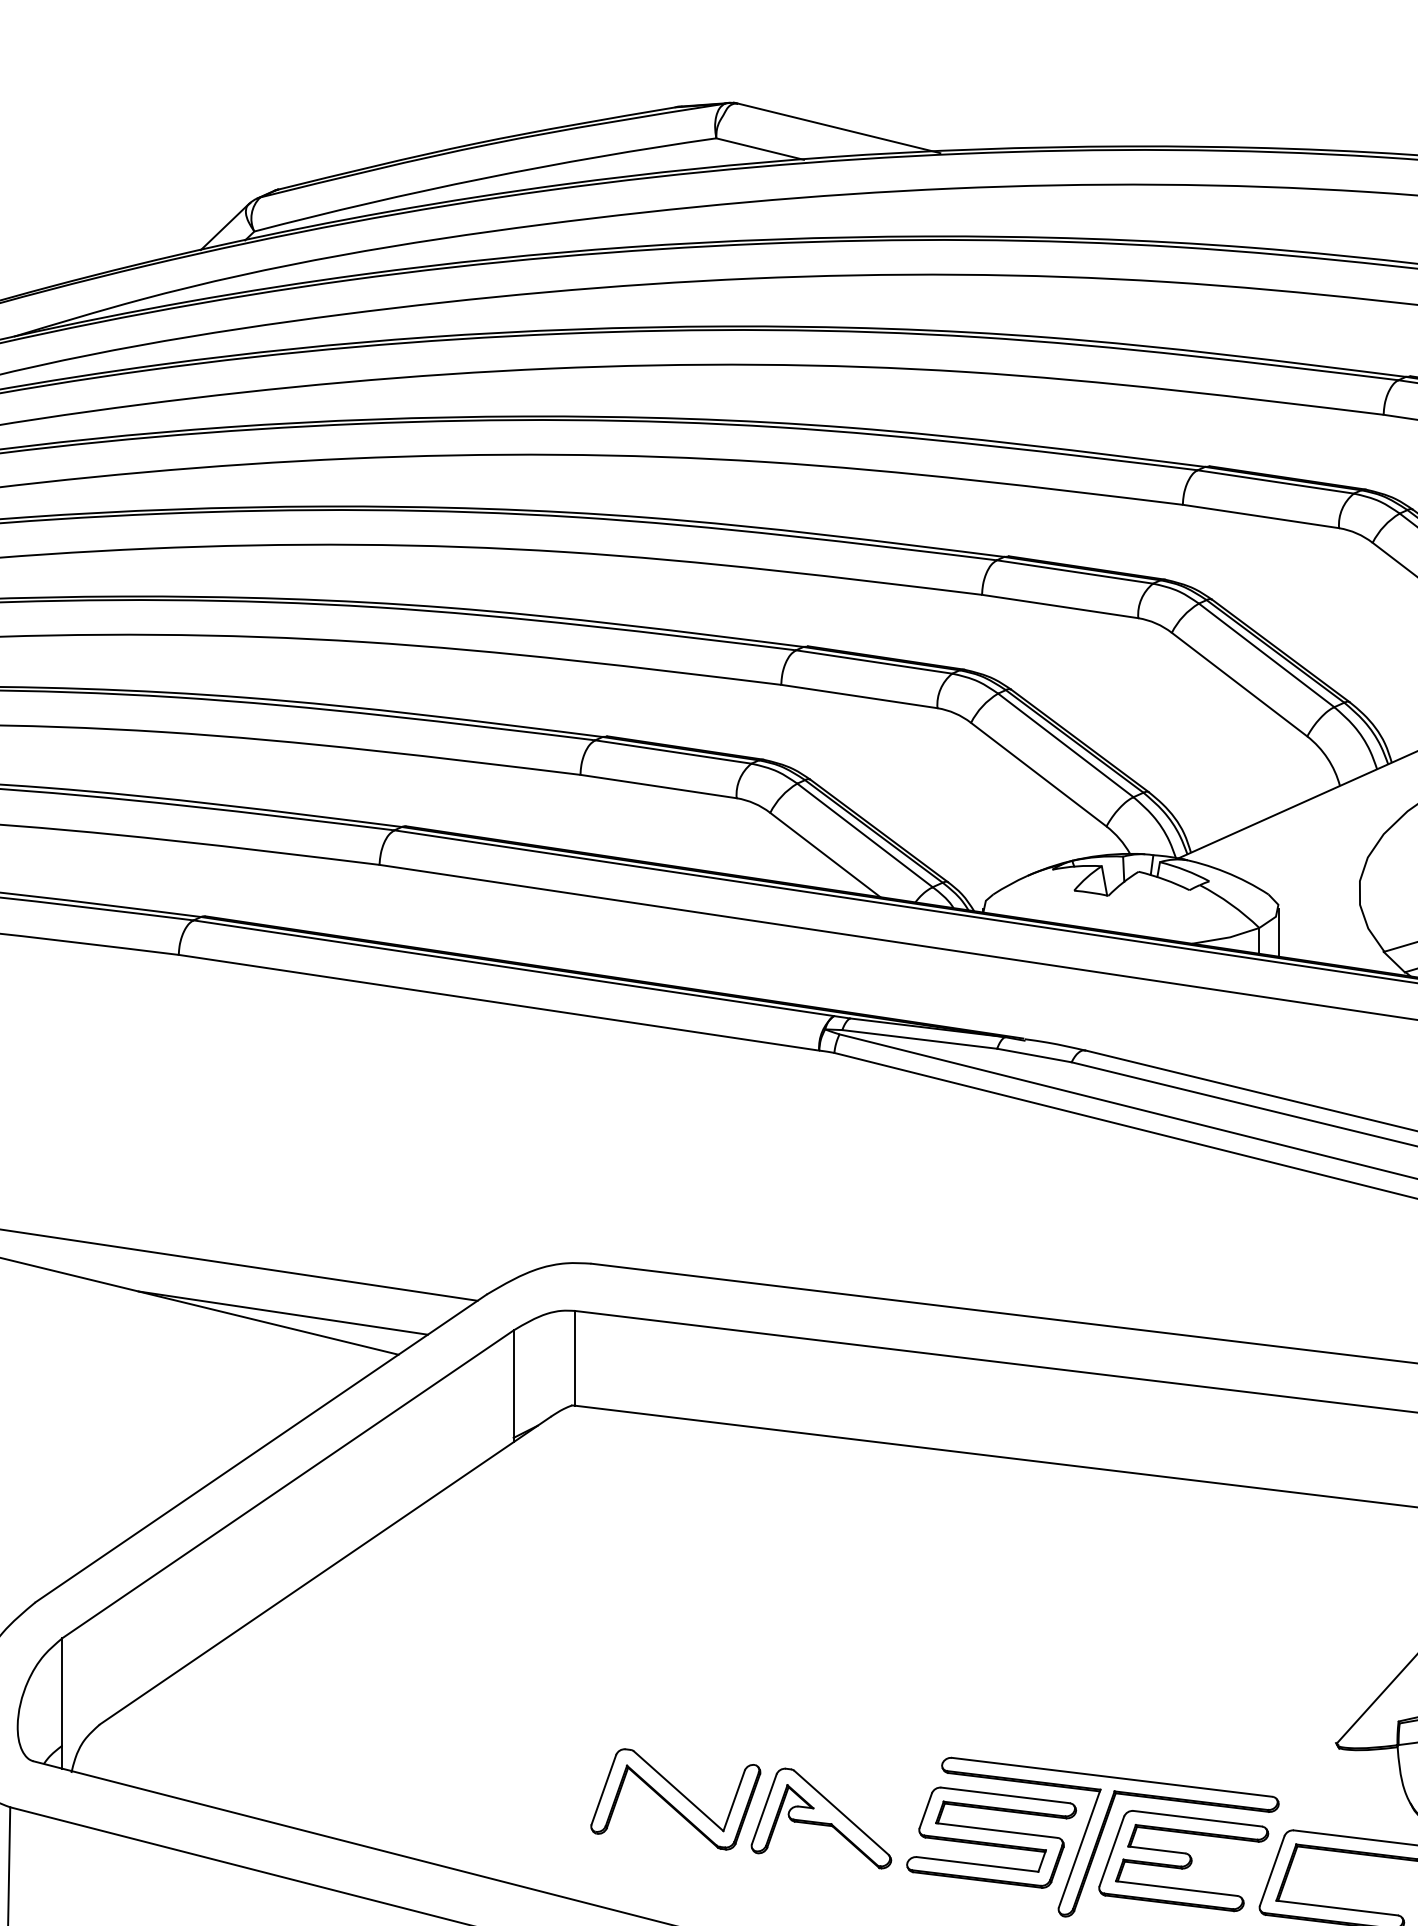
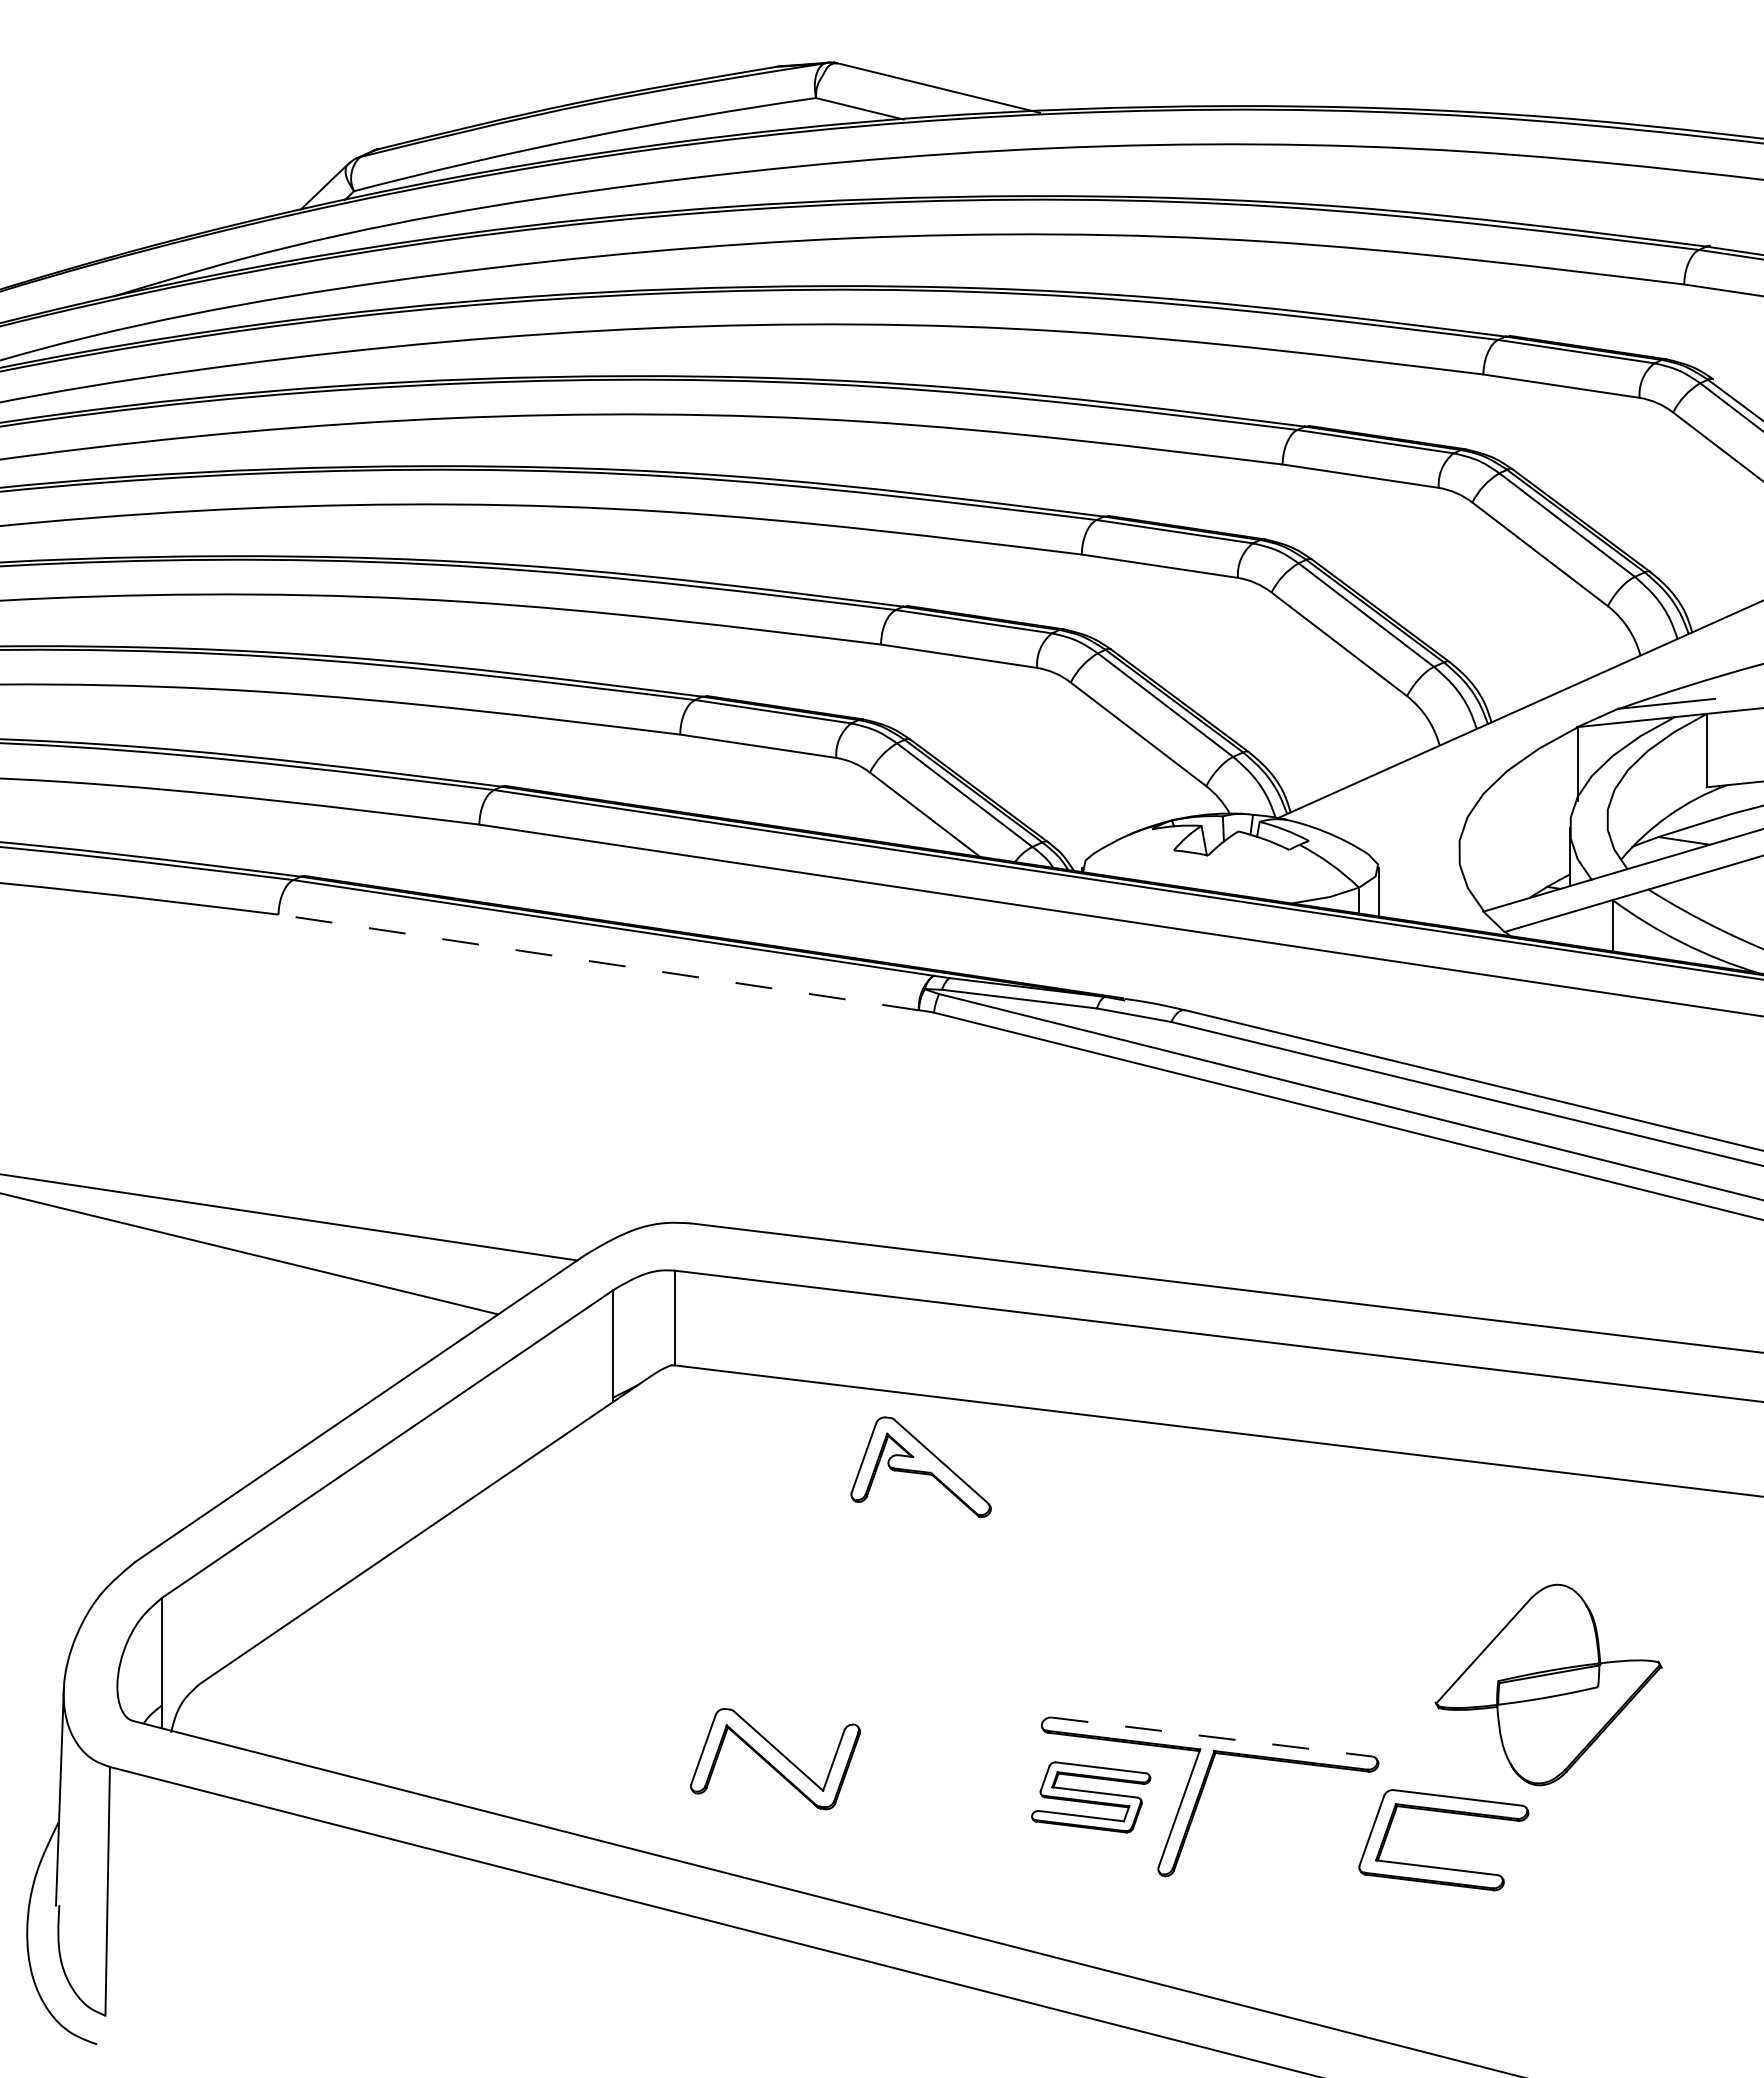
line: (498, 1002) -> (598, 962), solid -> dashed
line: (282, 1312) -> (382, 1272), removed
line: (1111, 1777) -> (1211, 1737), solid -> dashed
part: (820, 1817) -> (920, 1466), moved
part: (990, 1837) -> (1090, 1797), size x0.7
part: (1183, 1860) -> (1283, 1820), removed

